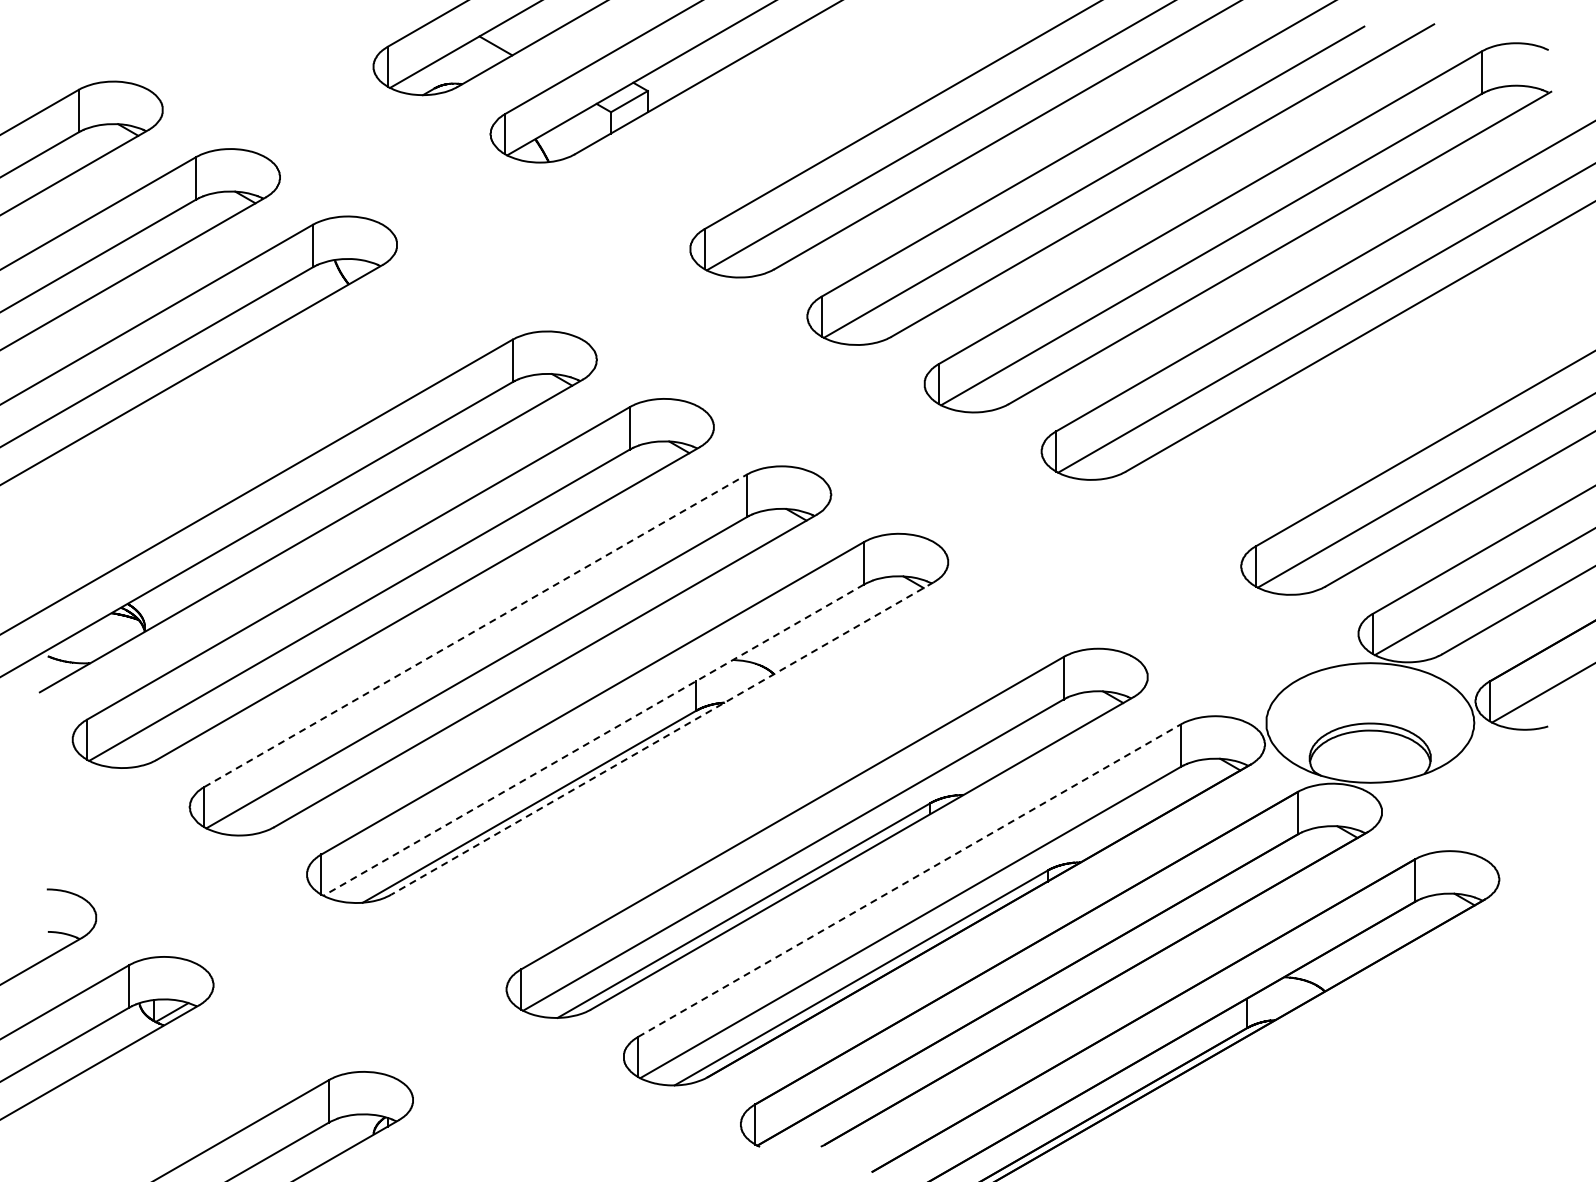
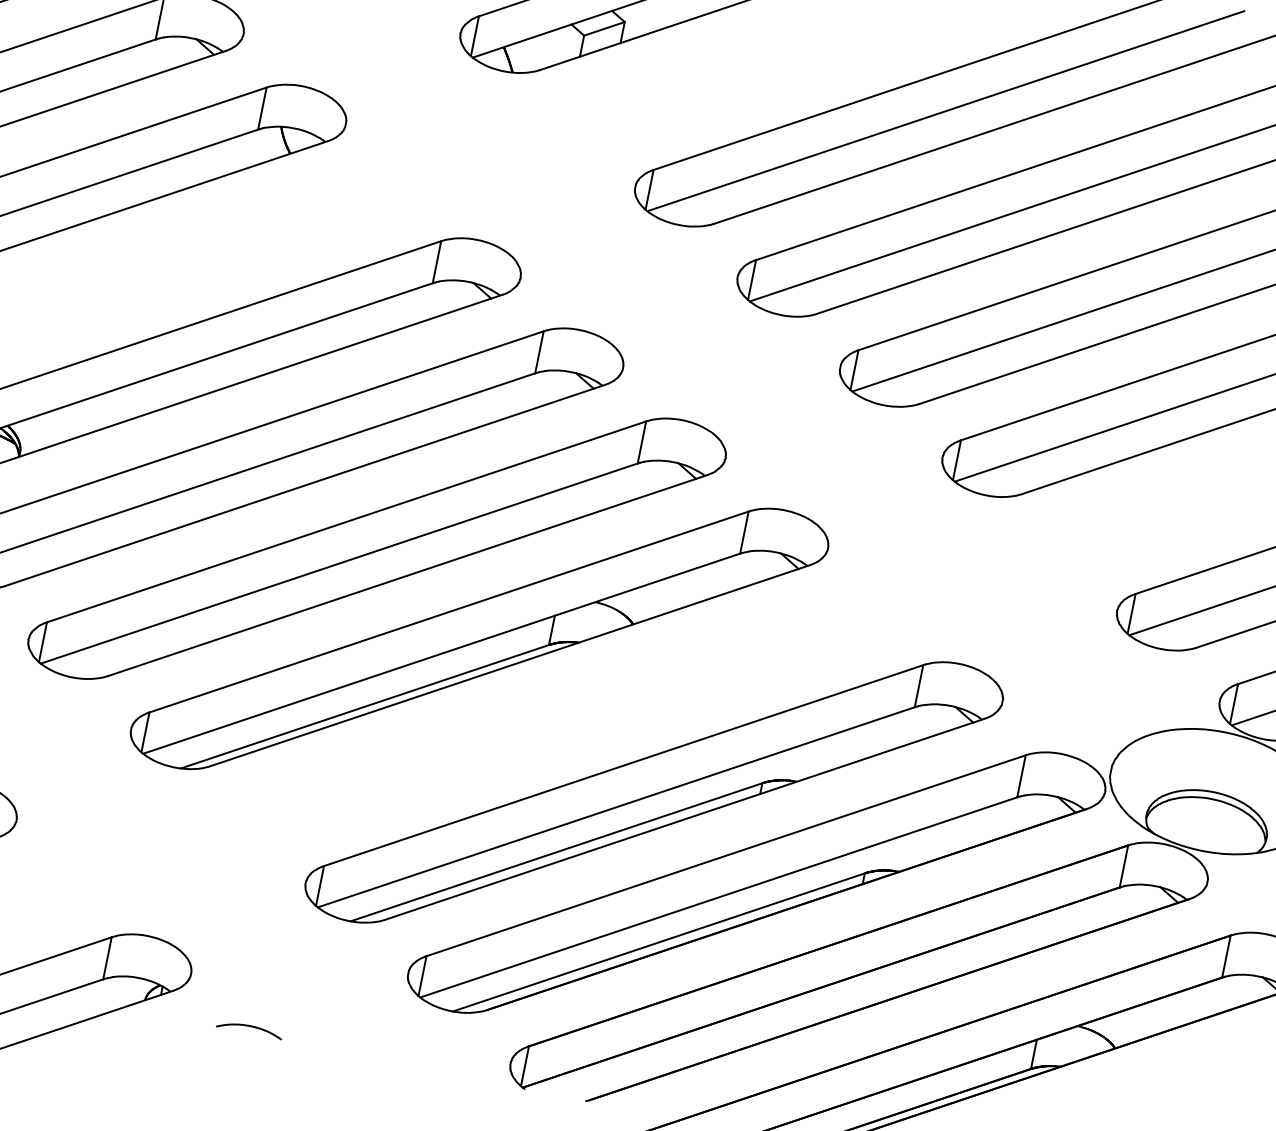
line: (475, 630) -> (346, 521), dashed -> solid
line: (662, 738) -> (510, 665), dashed -> solid
line: (593, 740) -> (441, 653), dashed -> solid
line: (909, 880) -> (726, 855), dashed -> solid
curve: (480, 1140) -> (249, 1027), added

